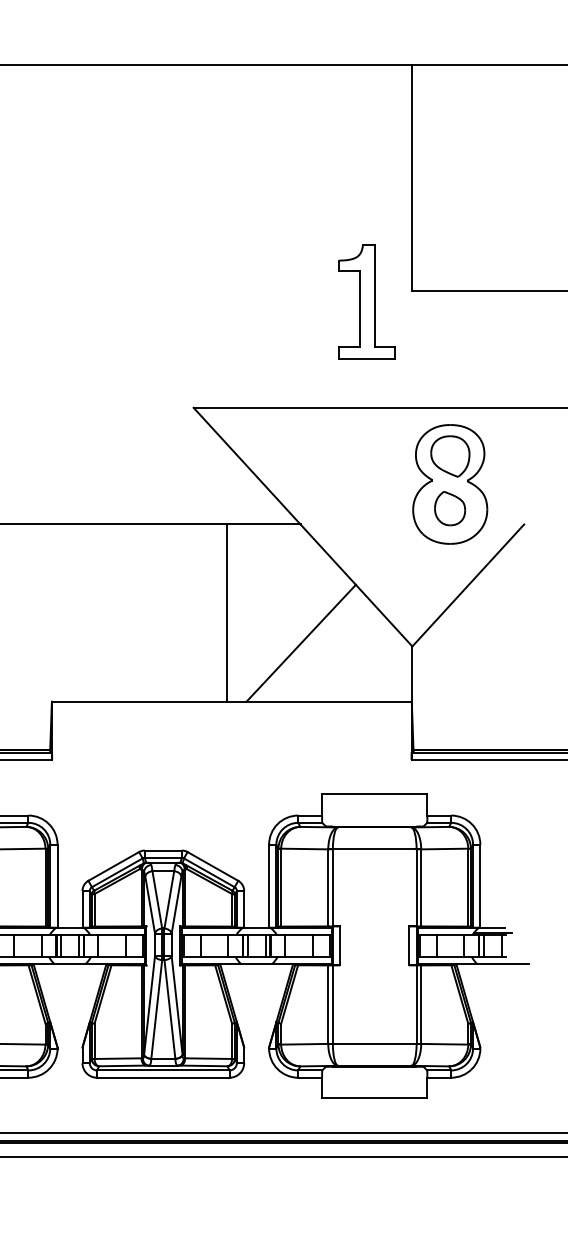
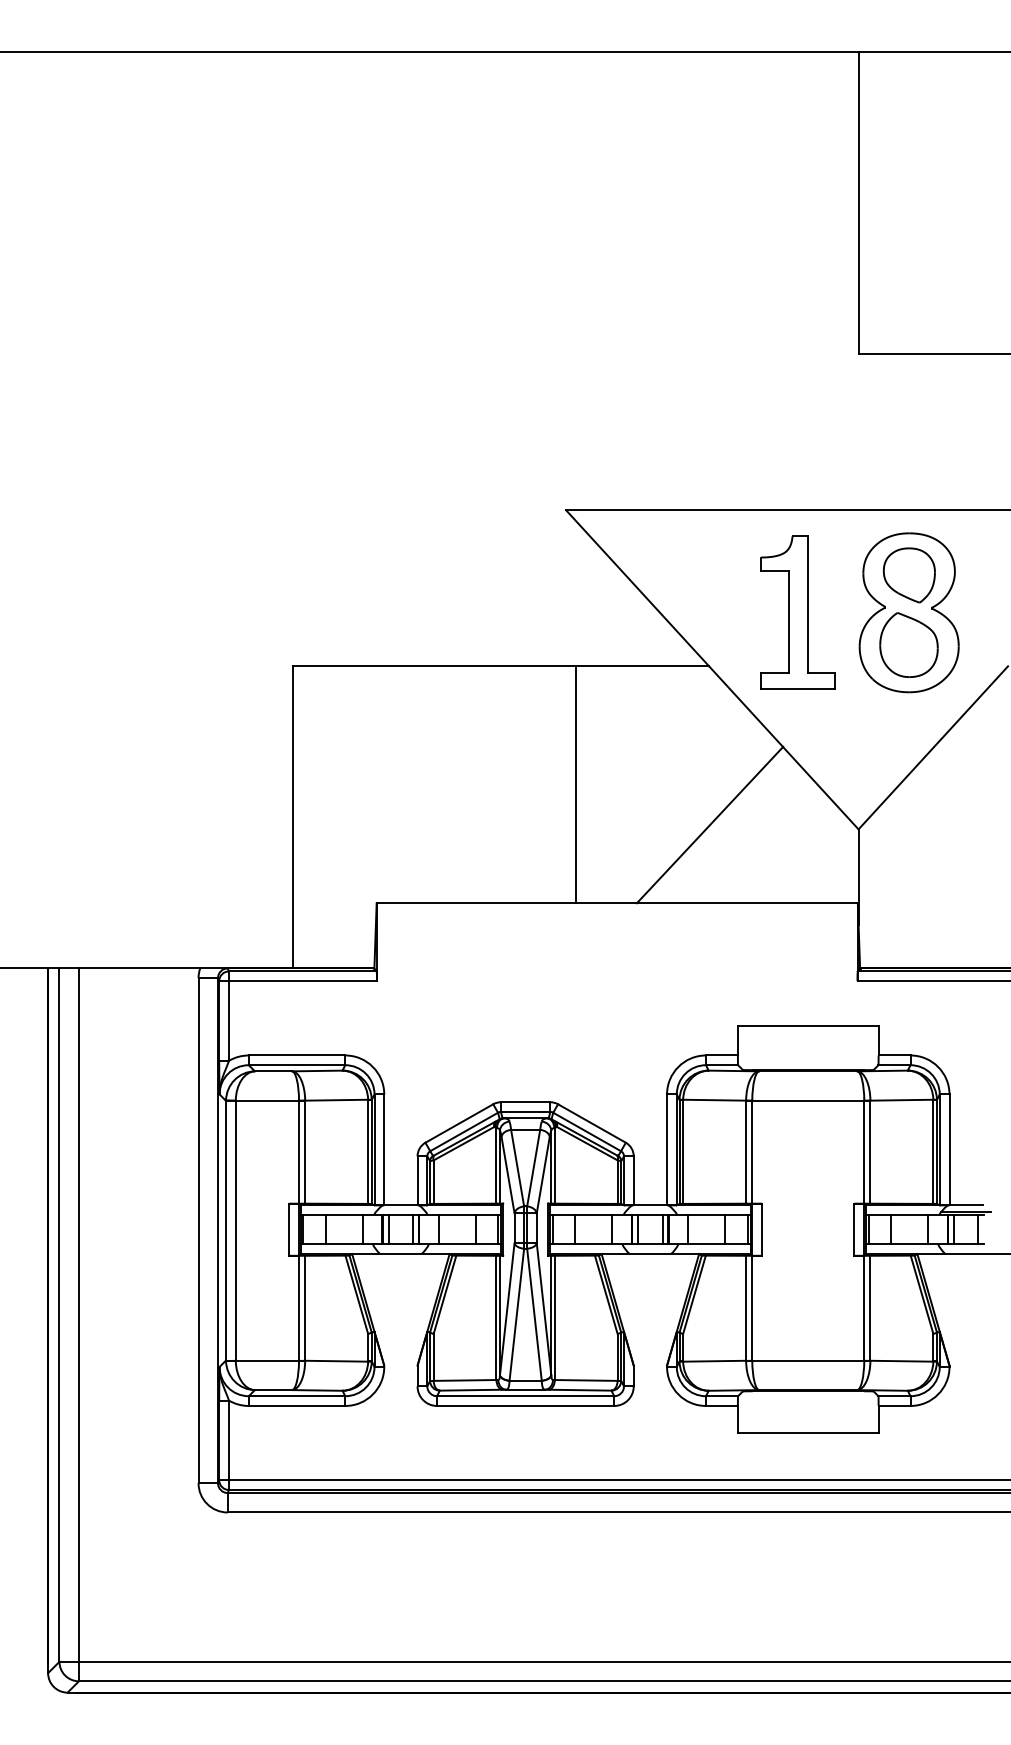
part: (366, 301) -> (797, 612), moved
part: (449, 508) -> (908, 644), size x1.43
line: (226, 612) -> (575, 784), moved

